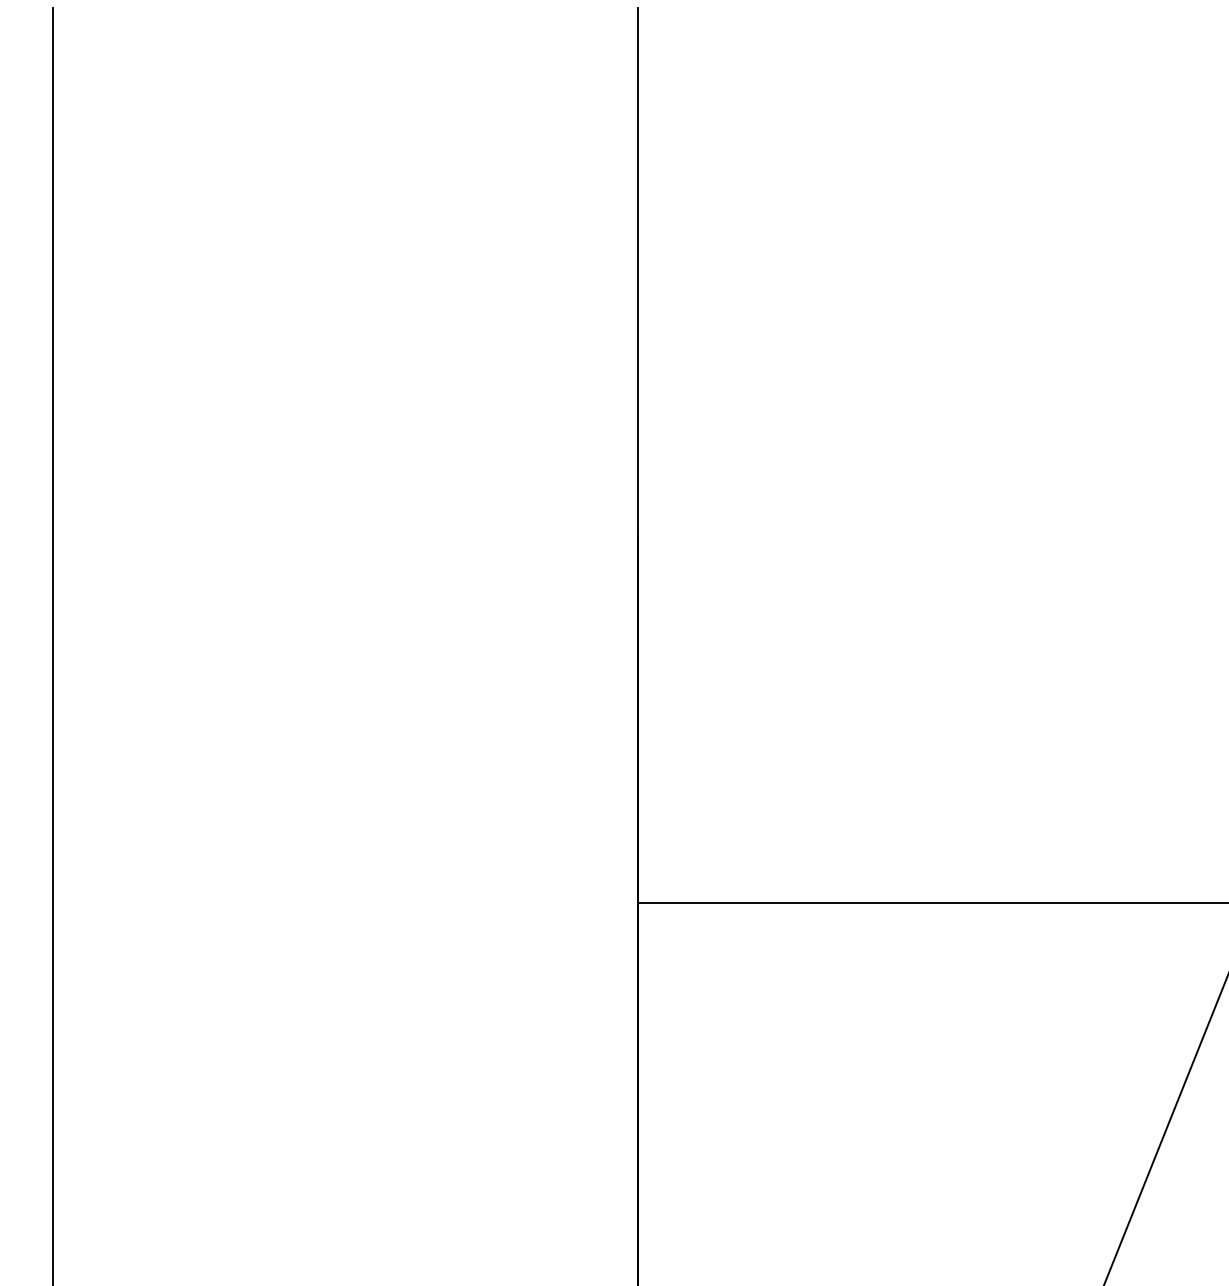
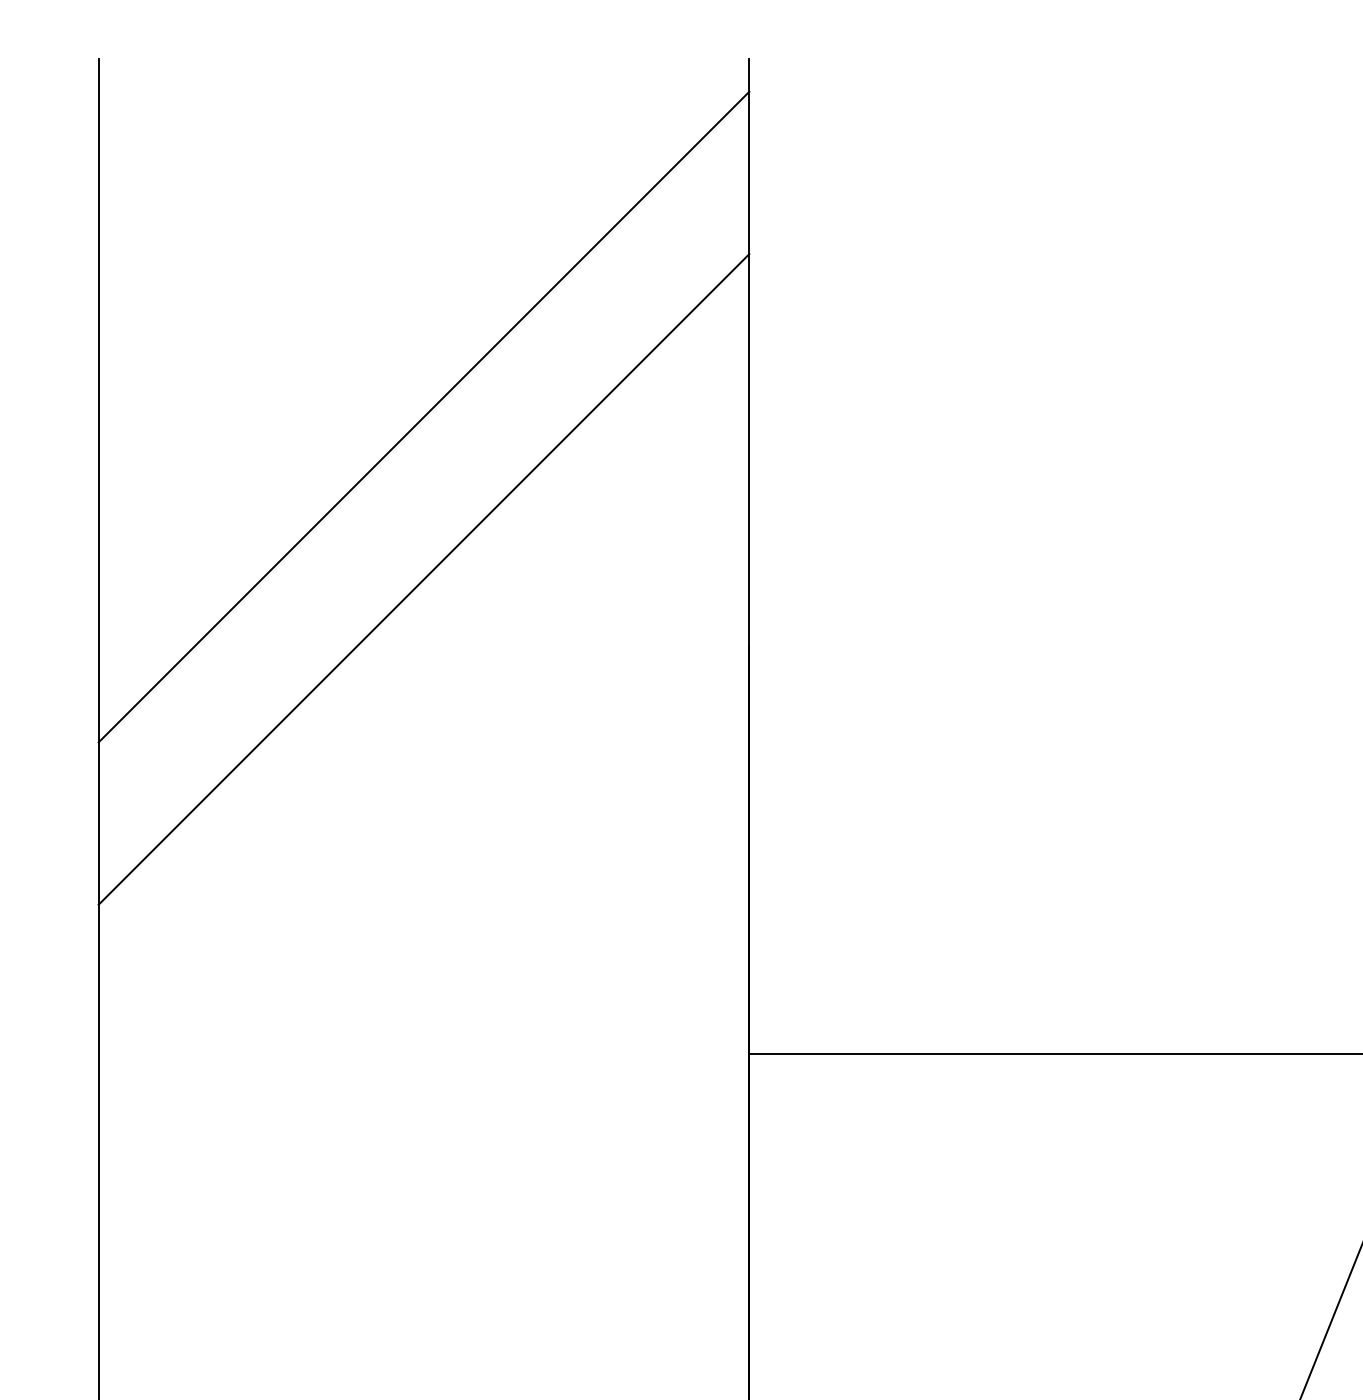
line: (344, 329) -> (423, 416), added
line: (344, 475) -> (423, 578), added

